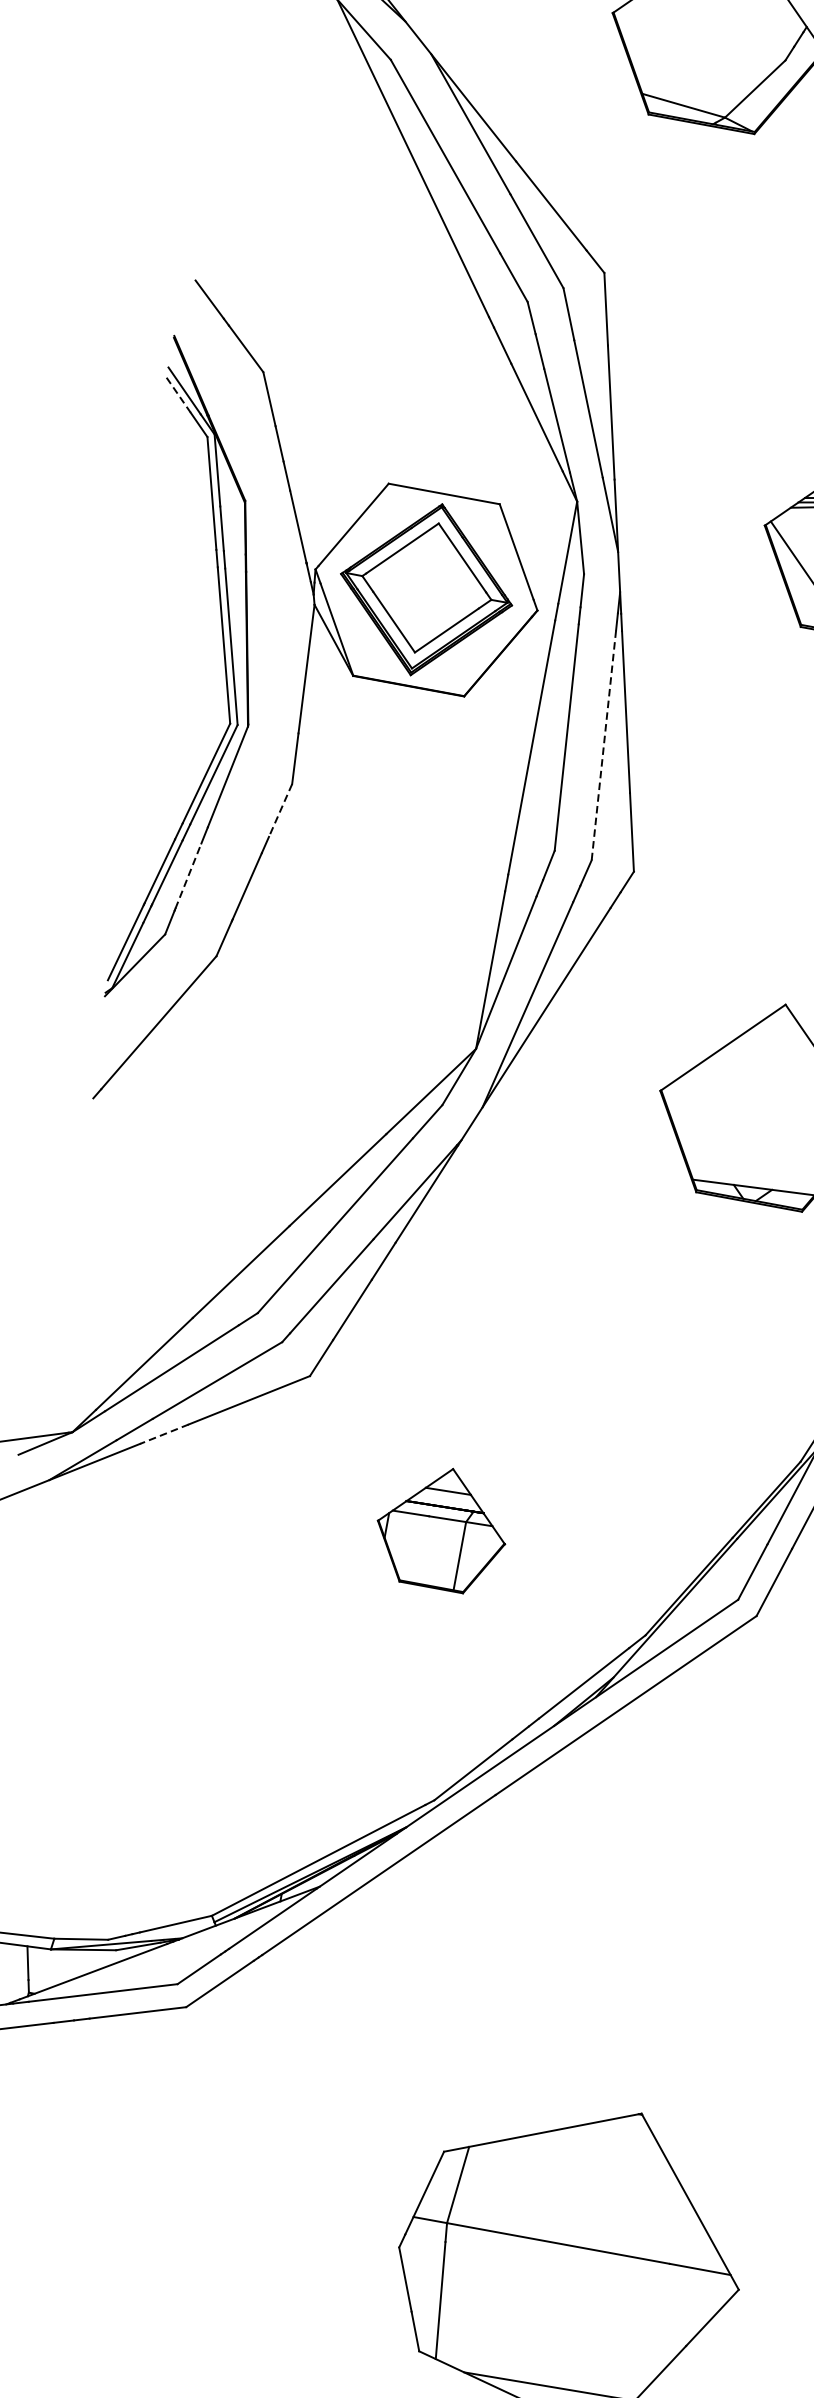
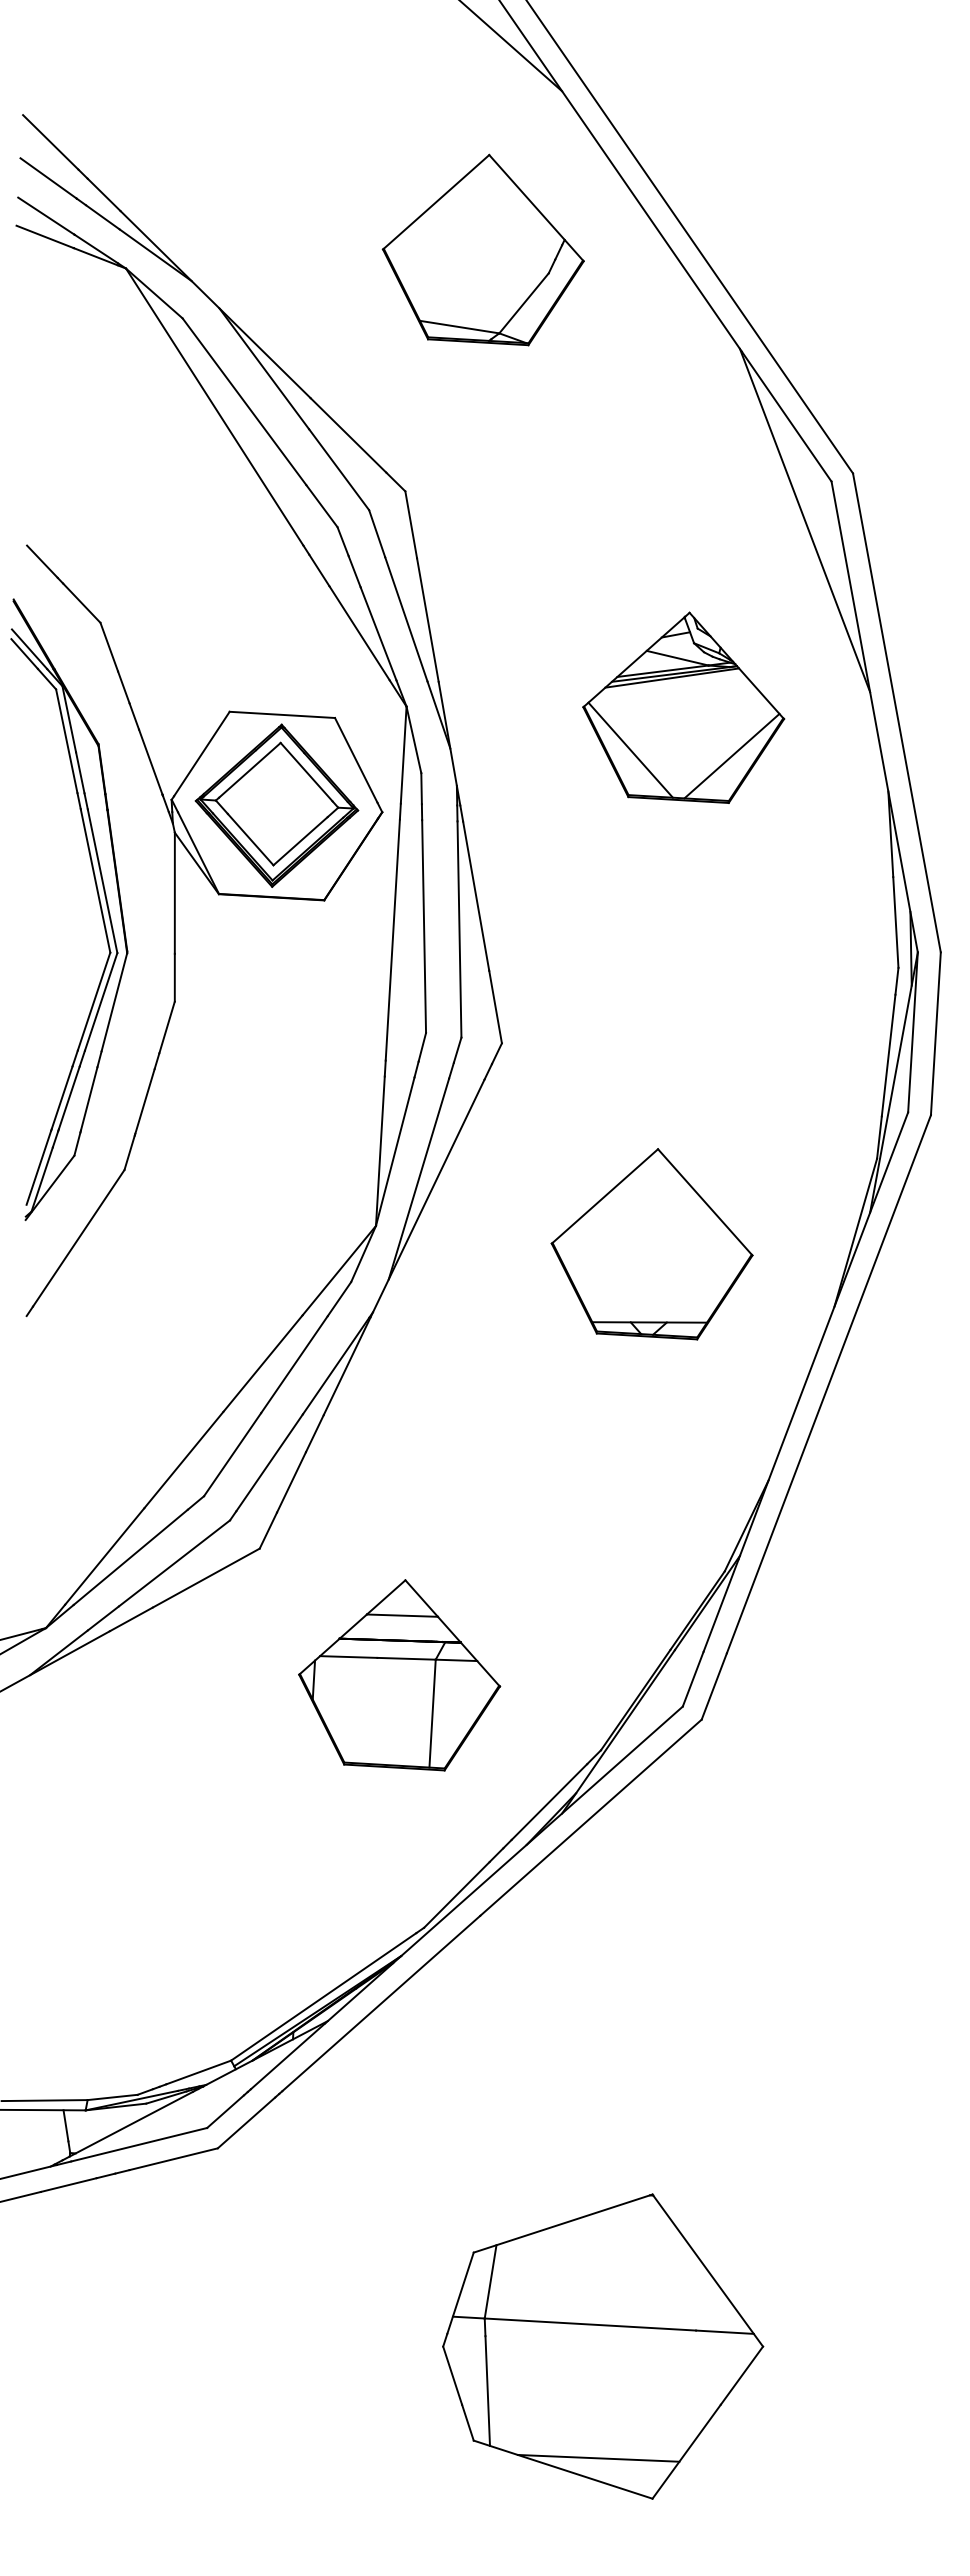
line: (178, 395) -> (24, 654), dashed -> solid
line: (604, 744) -> (459, 928), dashed -> solid
line: (280, 810) -> (167, 1027), dashed -> solid
line: (188, 875) -> (89, 1098), dashed -> solid
line: (163, 1434) -> (130, 1619), dashed -> solid
part: (441, 1529) -> (399, 1675), size x1.67

